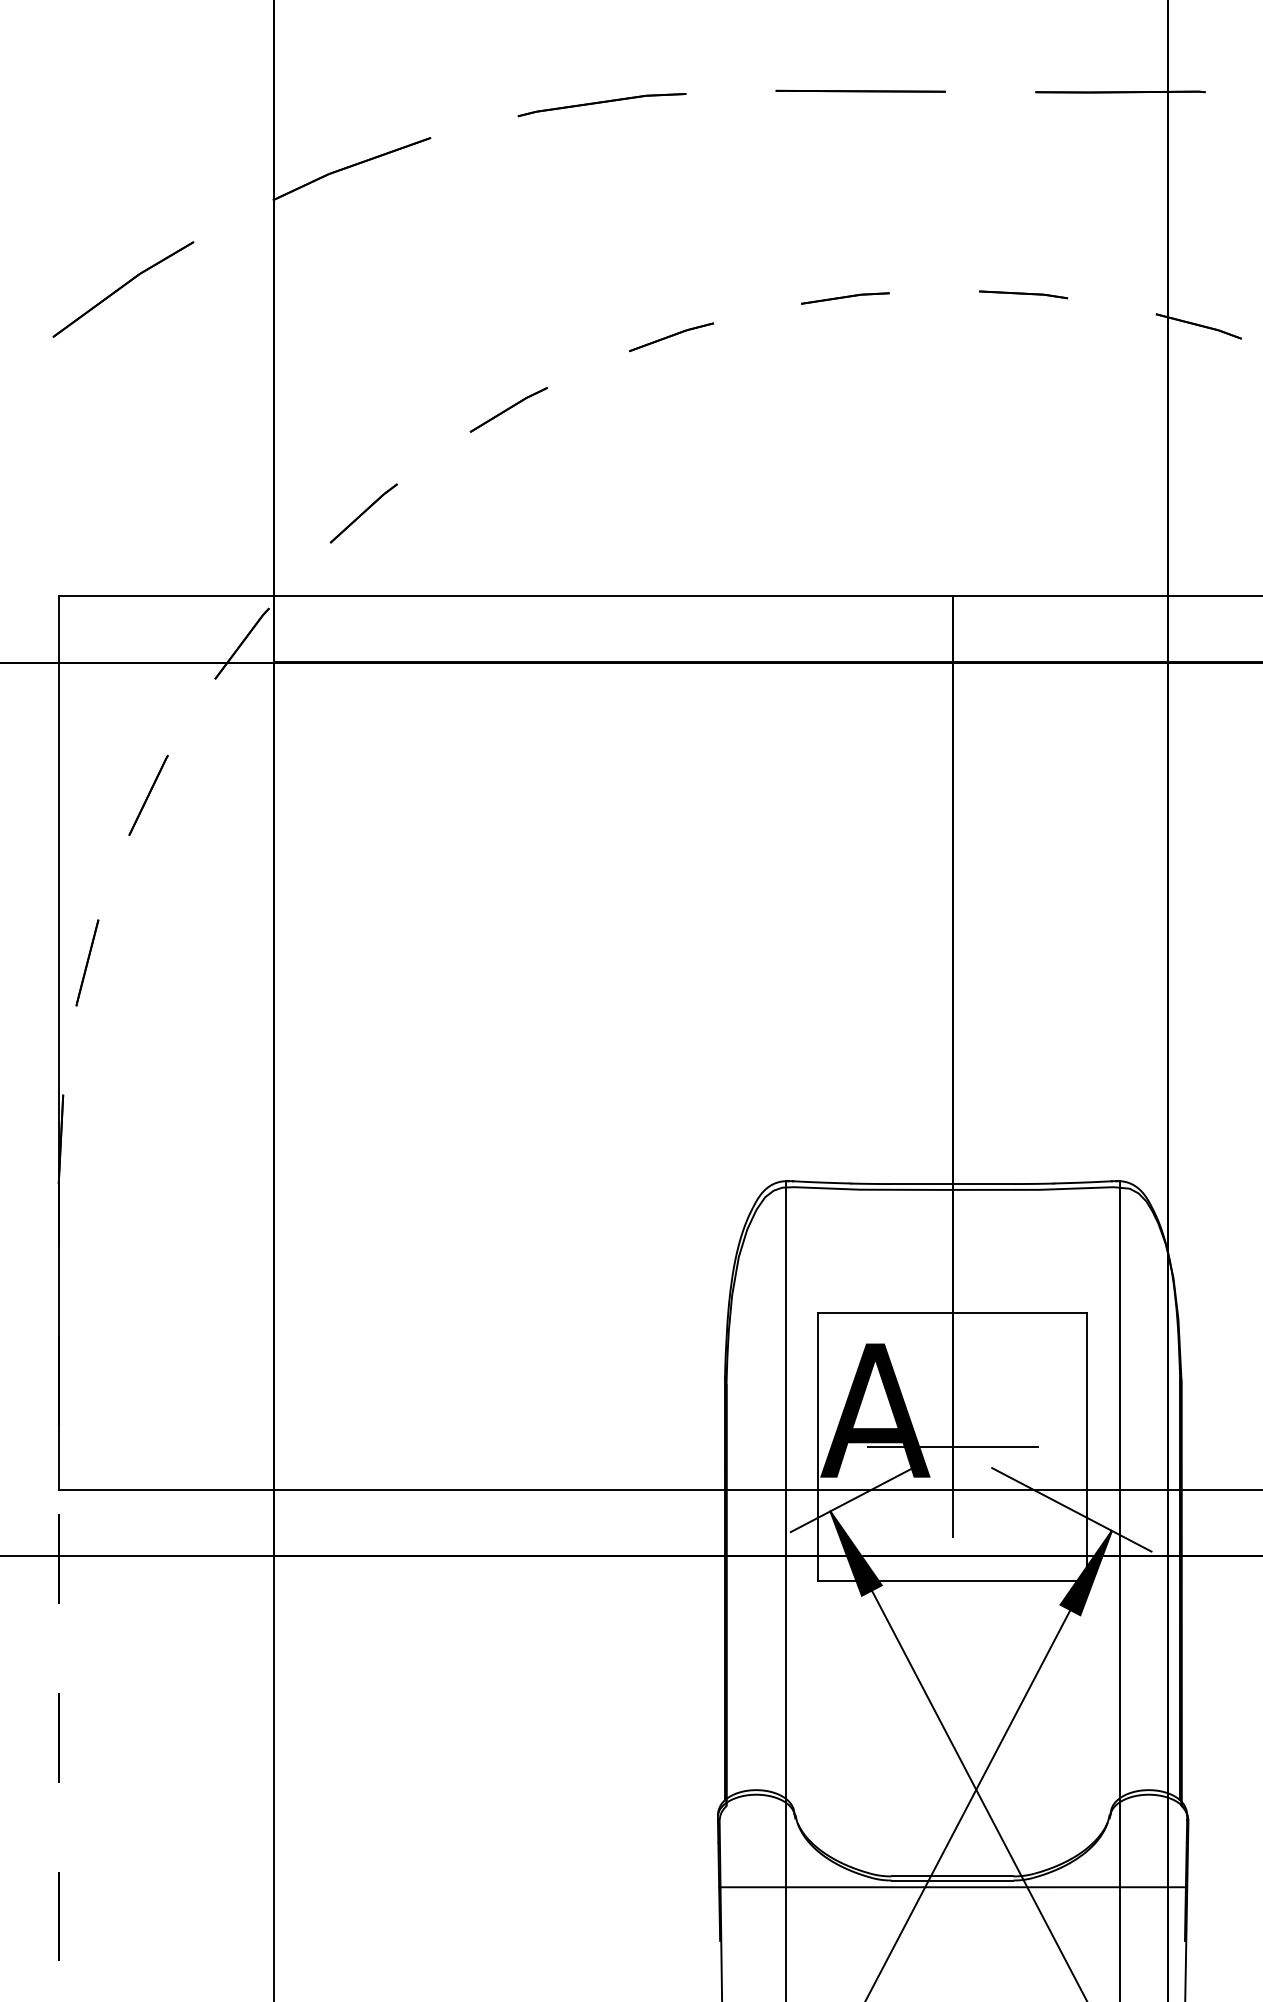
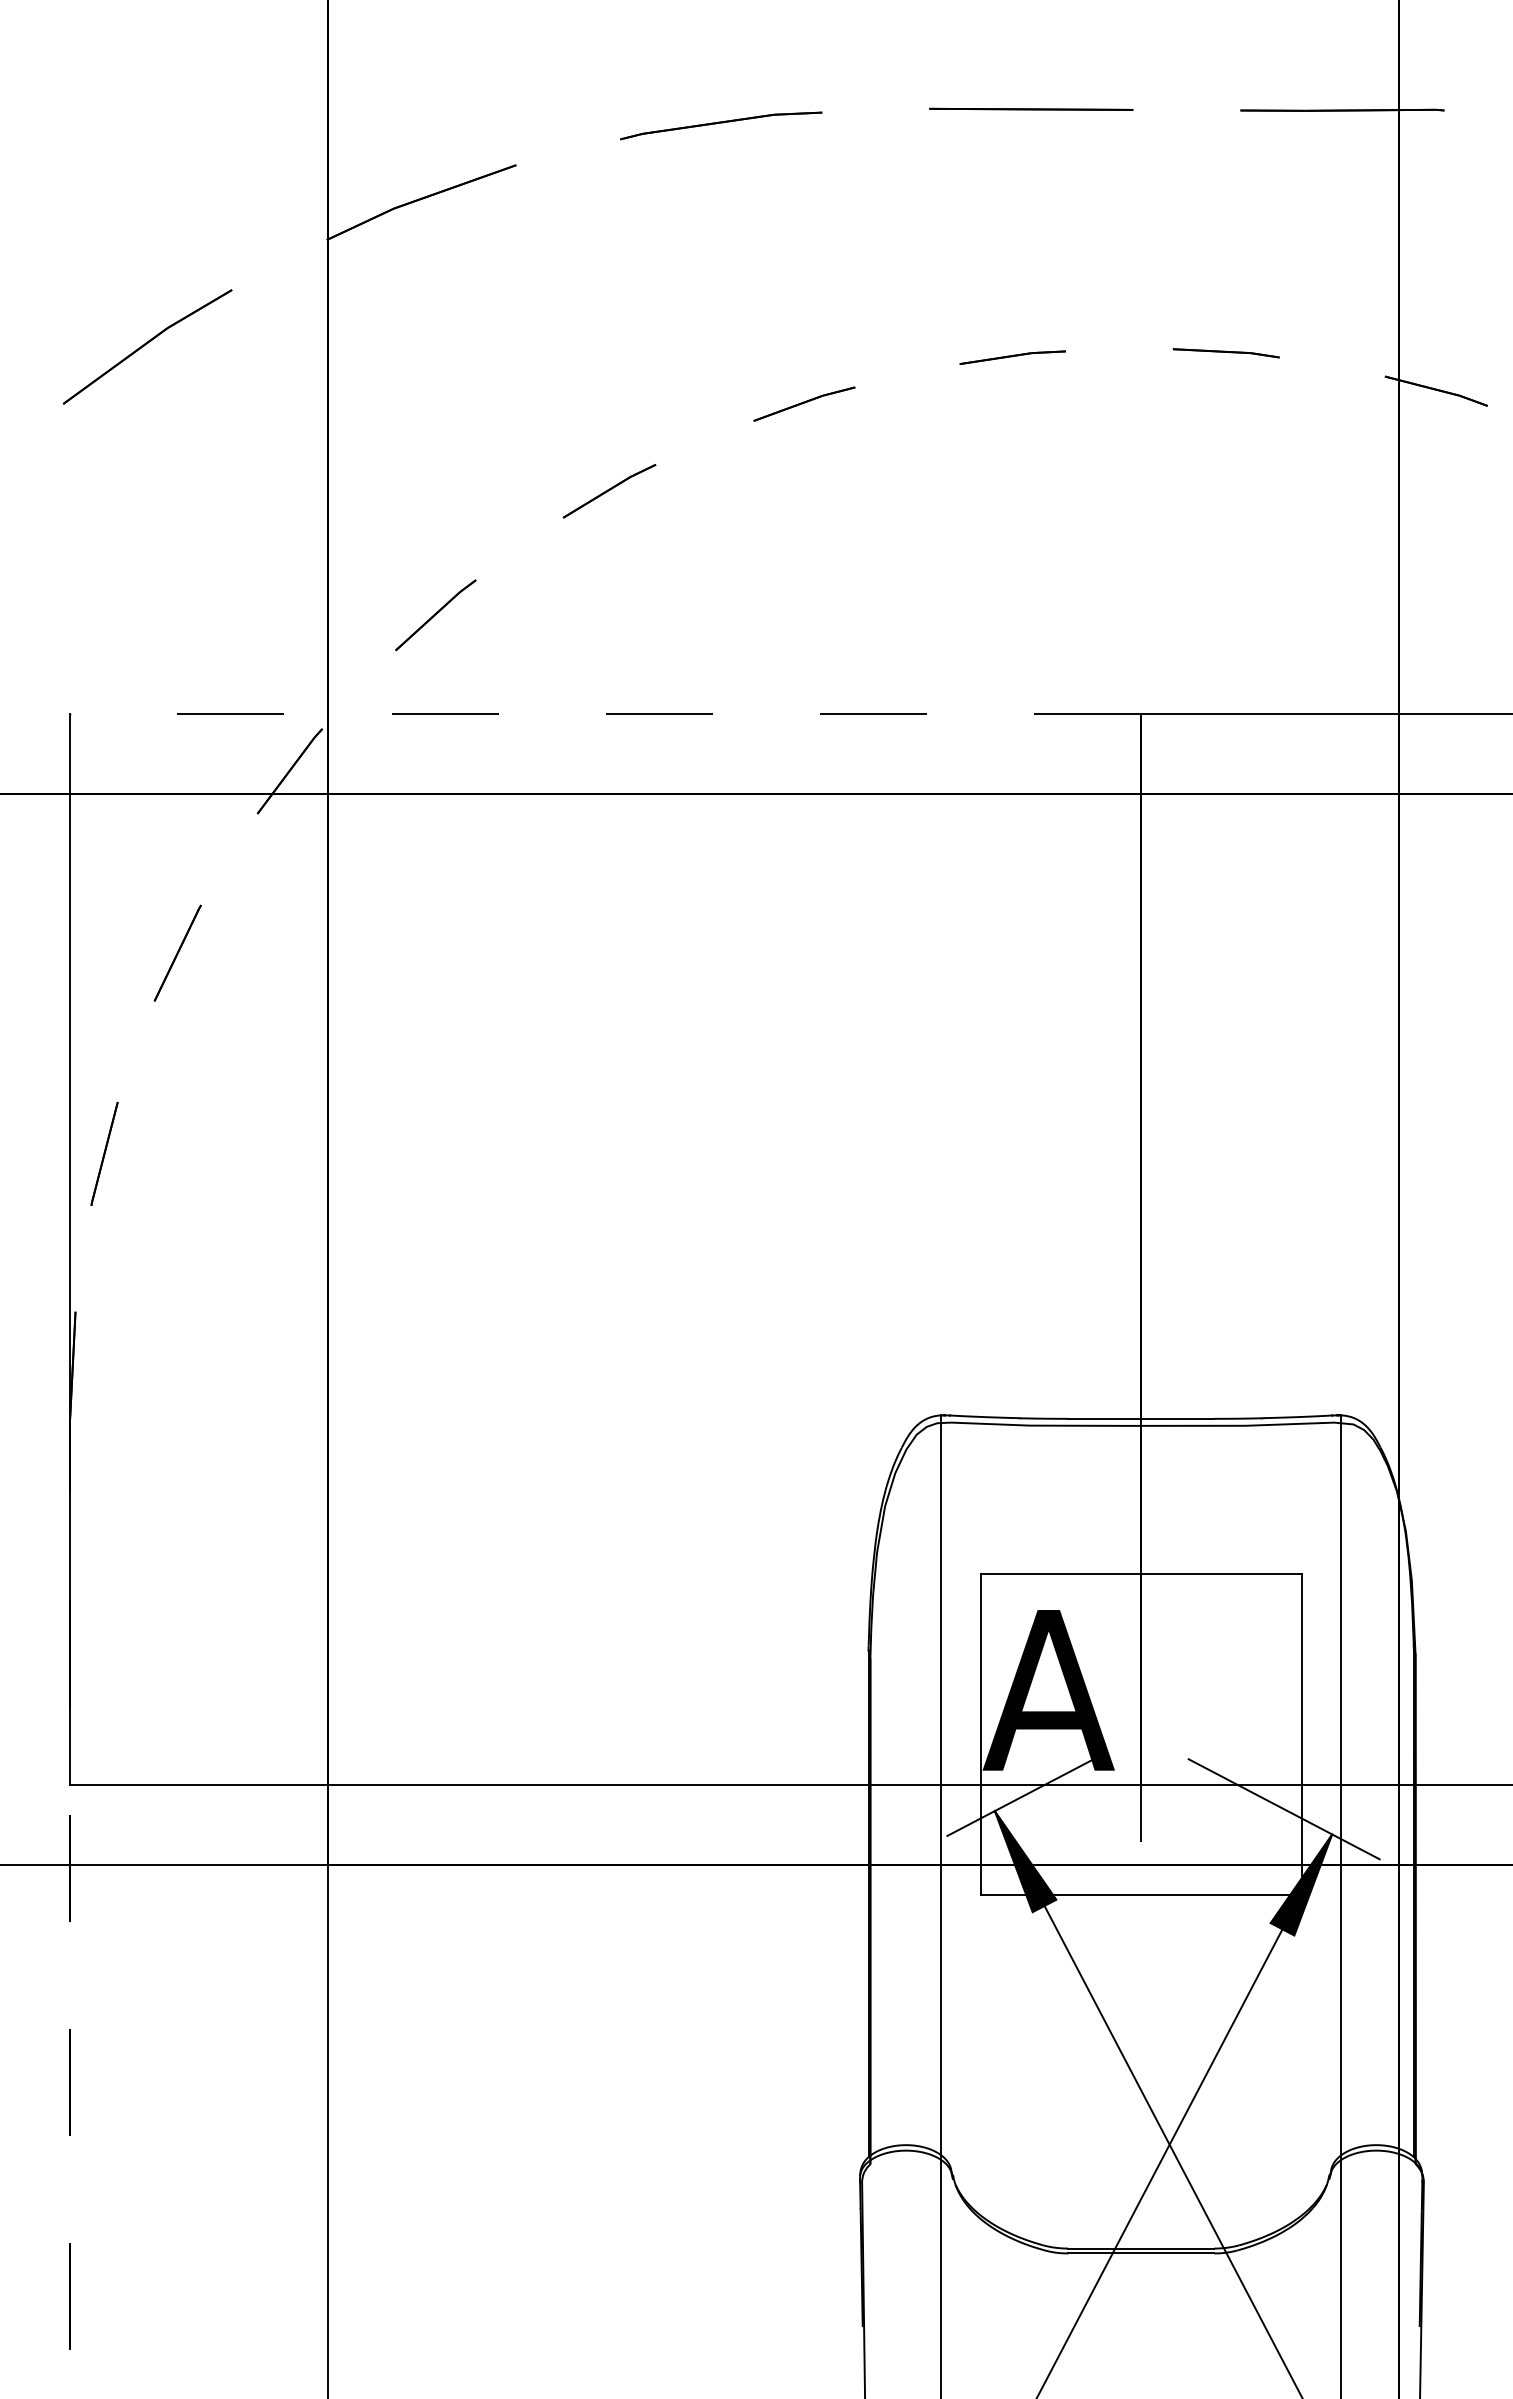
line: (505, 596) -> (605, 714), solid -> dashed
line: (952, 1447) -> (1141, 1734), removed
line: (951, 1887) -> (1140, 2261), removed

